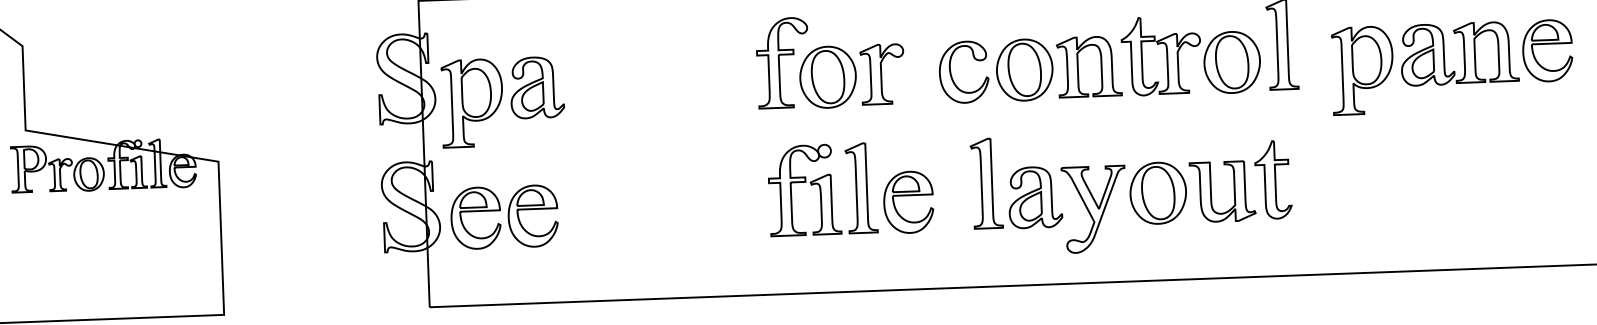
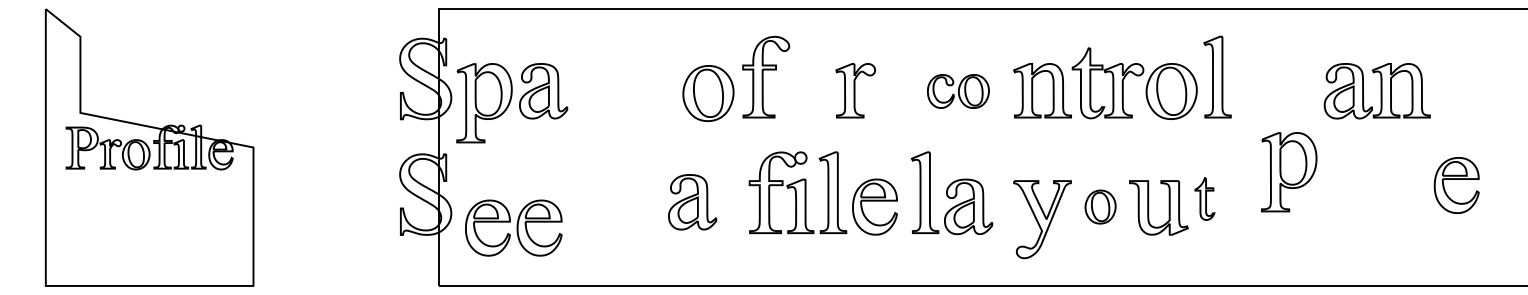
part: (1547, 50) -> (1456, 185), moved
part: (1363, 70) -> (1289, 172), moved
part: (996, 71) -> (958, 91), size x0.6
part: (828, 77) -> (708, 93), moved
part: (1272, 179) -> (1204, 198), size x0.6
part: (1015, 183) -> (951, 193), moved
part: (1158, 192) -> (1100, 206), size x0.6
part: (706, 204) -> (692, 202), added
part: (504, 216) -> (513, 227), moved

